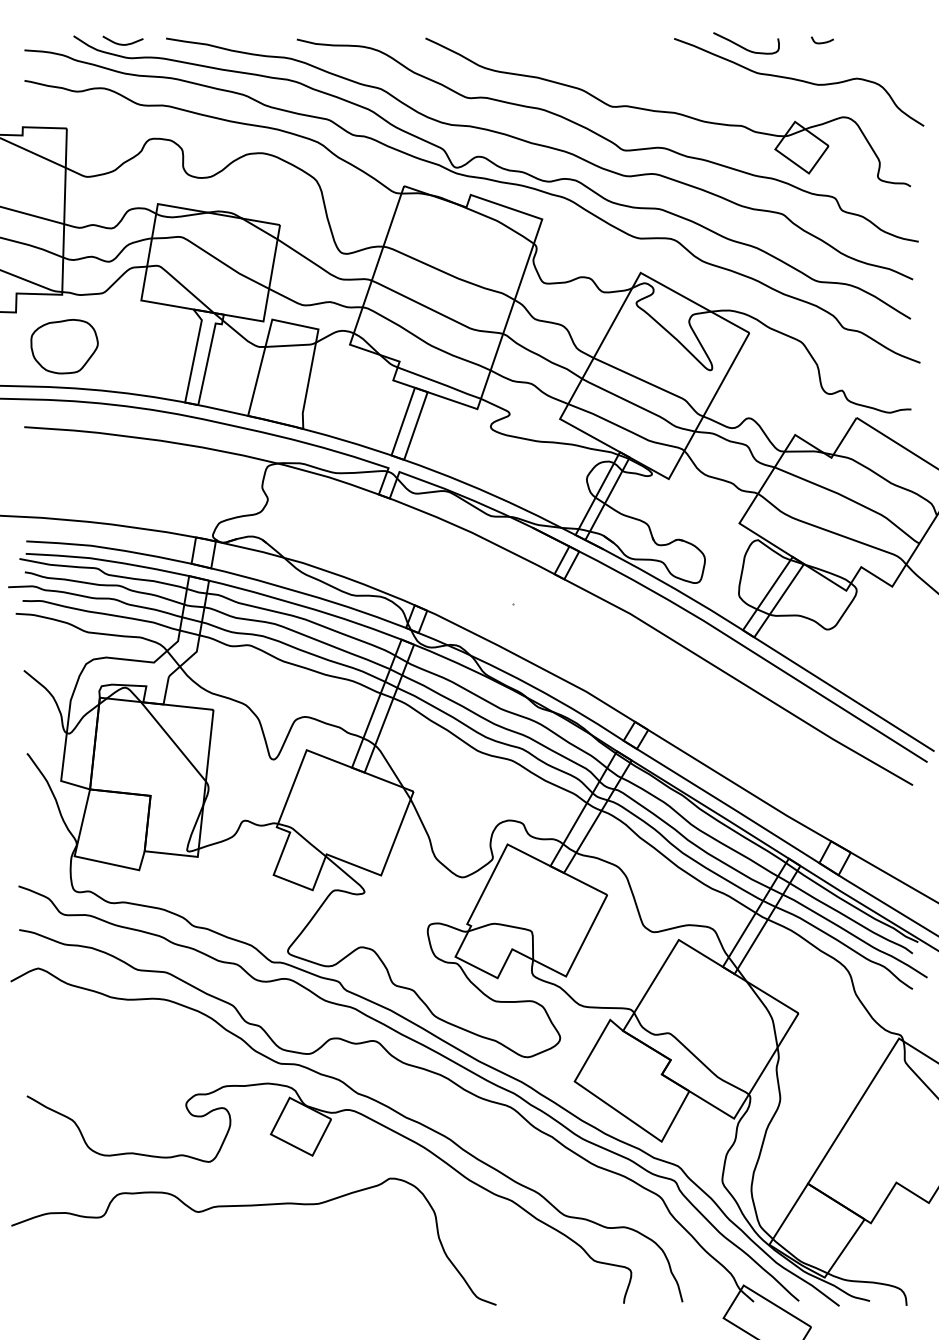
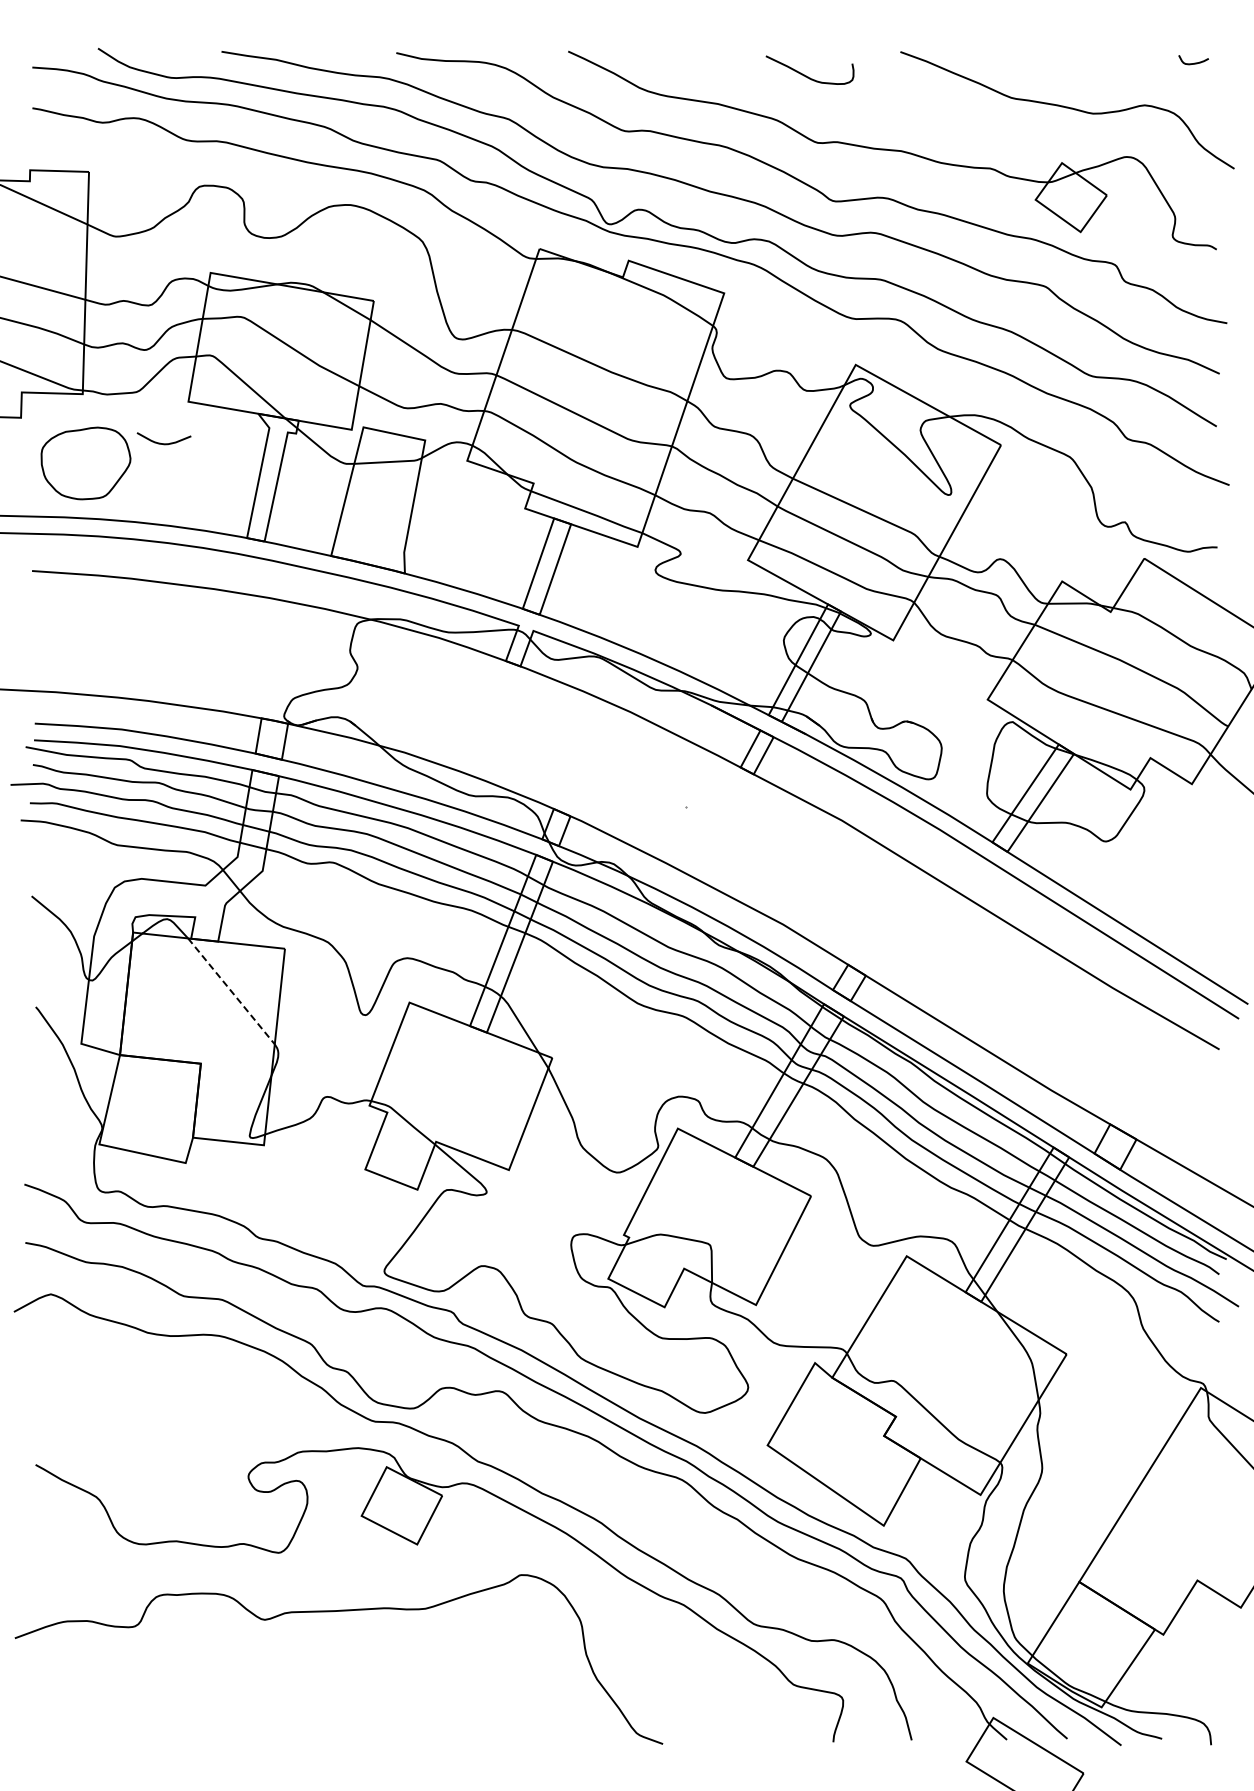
curve: (823, 42) -> (1194, 62), moved
curve: (120, 43) -> (160, 442), moved
curve: (743, 47) -> (806, 75), moved
line: (173, 741) -> (231, 991), solid -> dashed

